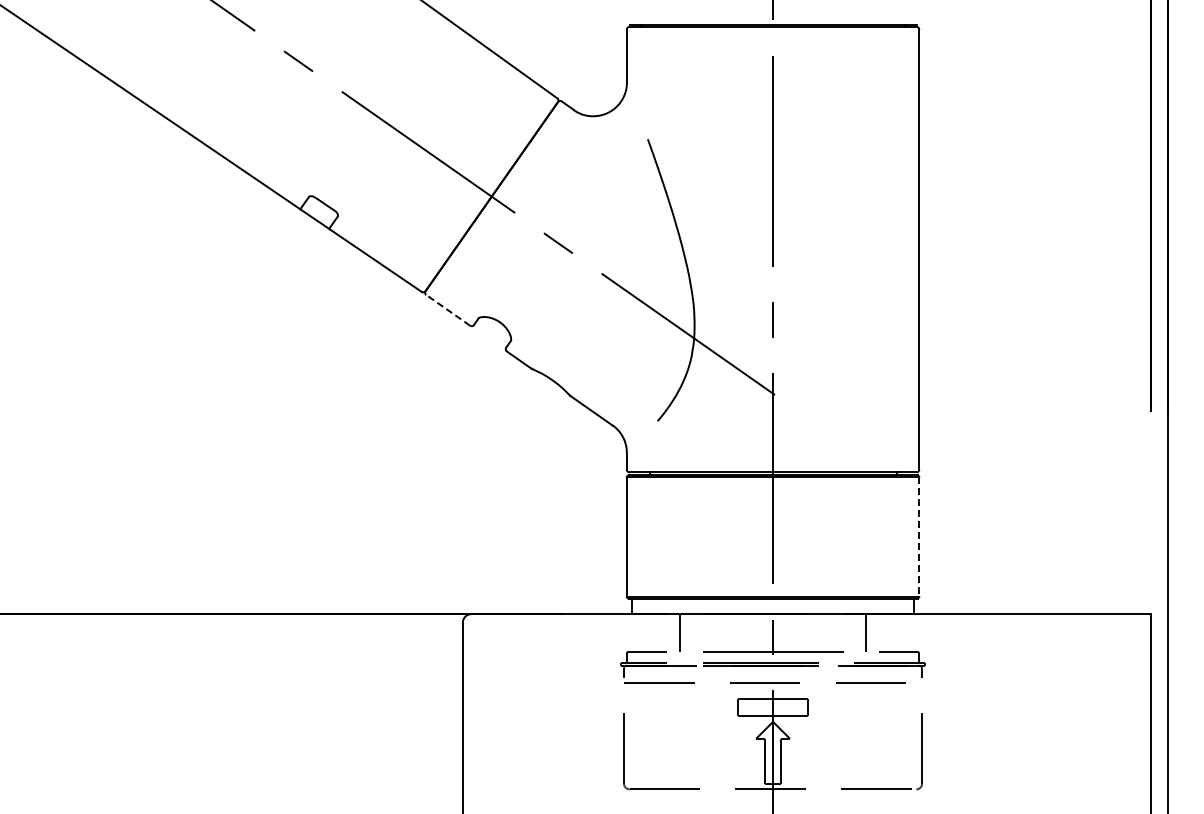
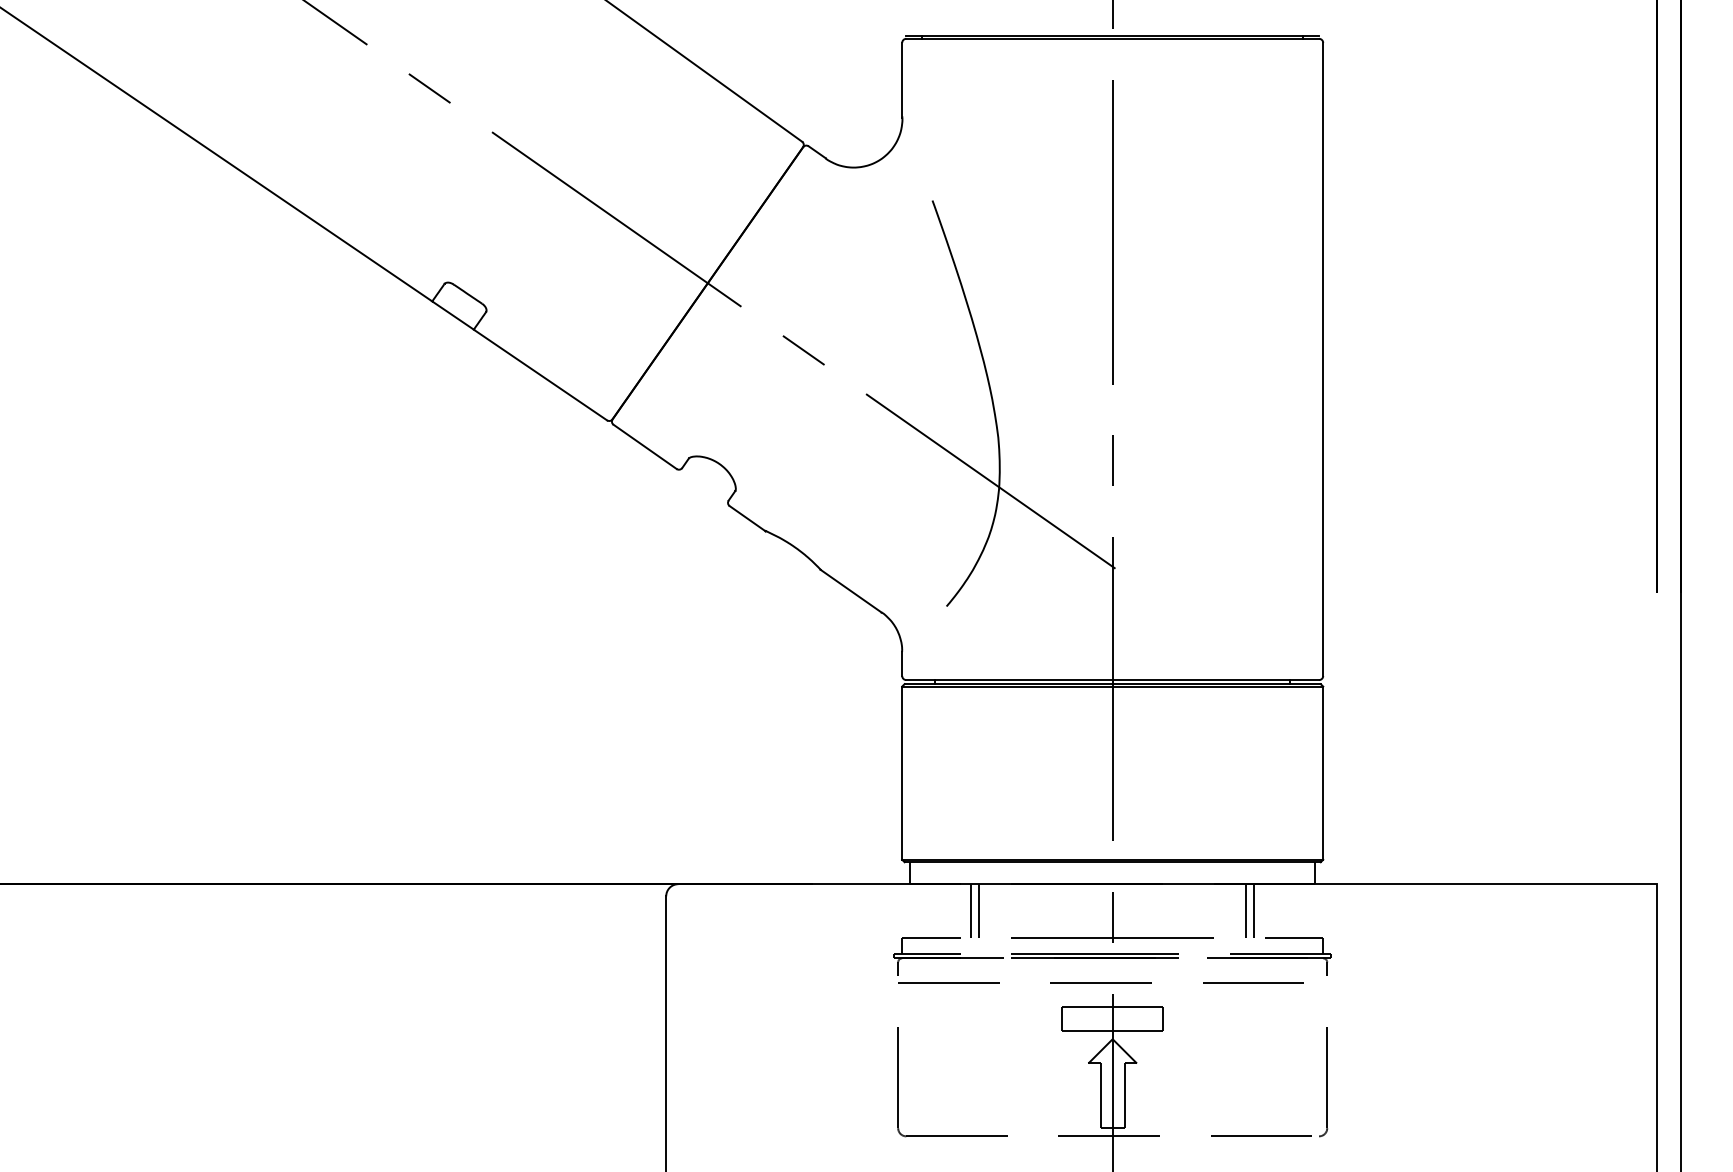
line: (448, 310) -> (645, 447), dashed -> solid
line: (919, 537) -> (1323, 773), dashed -> solid
line: (674, 632) -> (970, 910), added
line: (871, 632) -> (1254, 910), added

